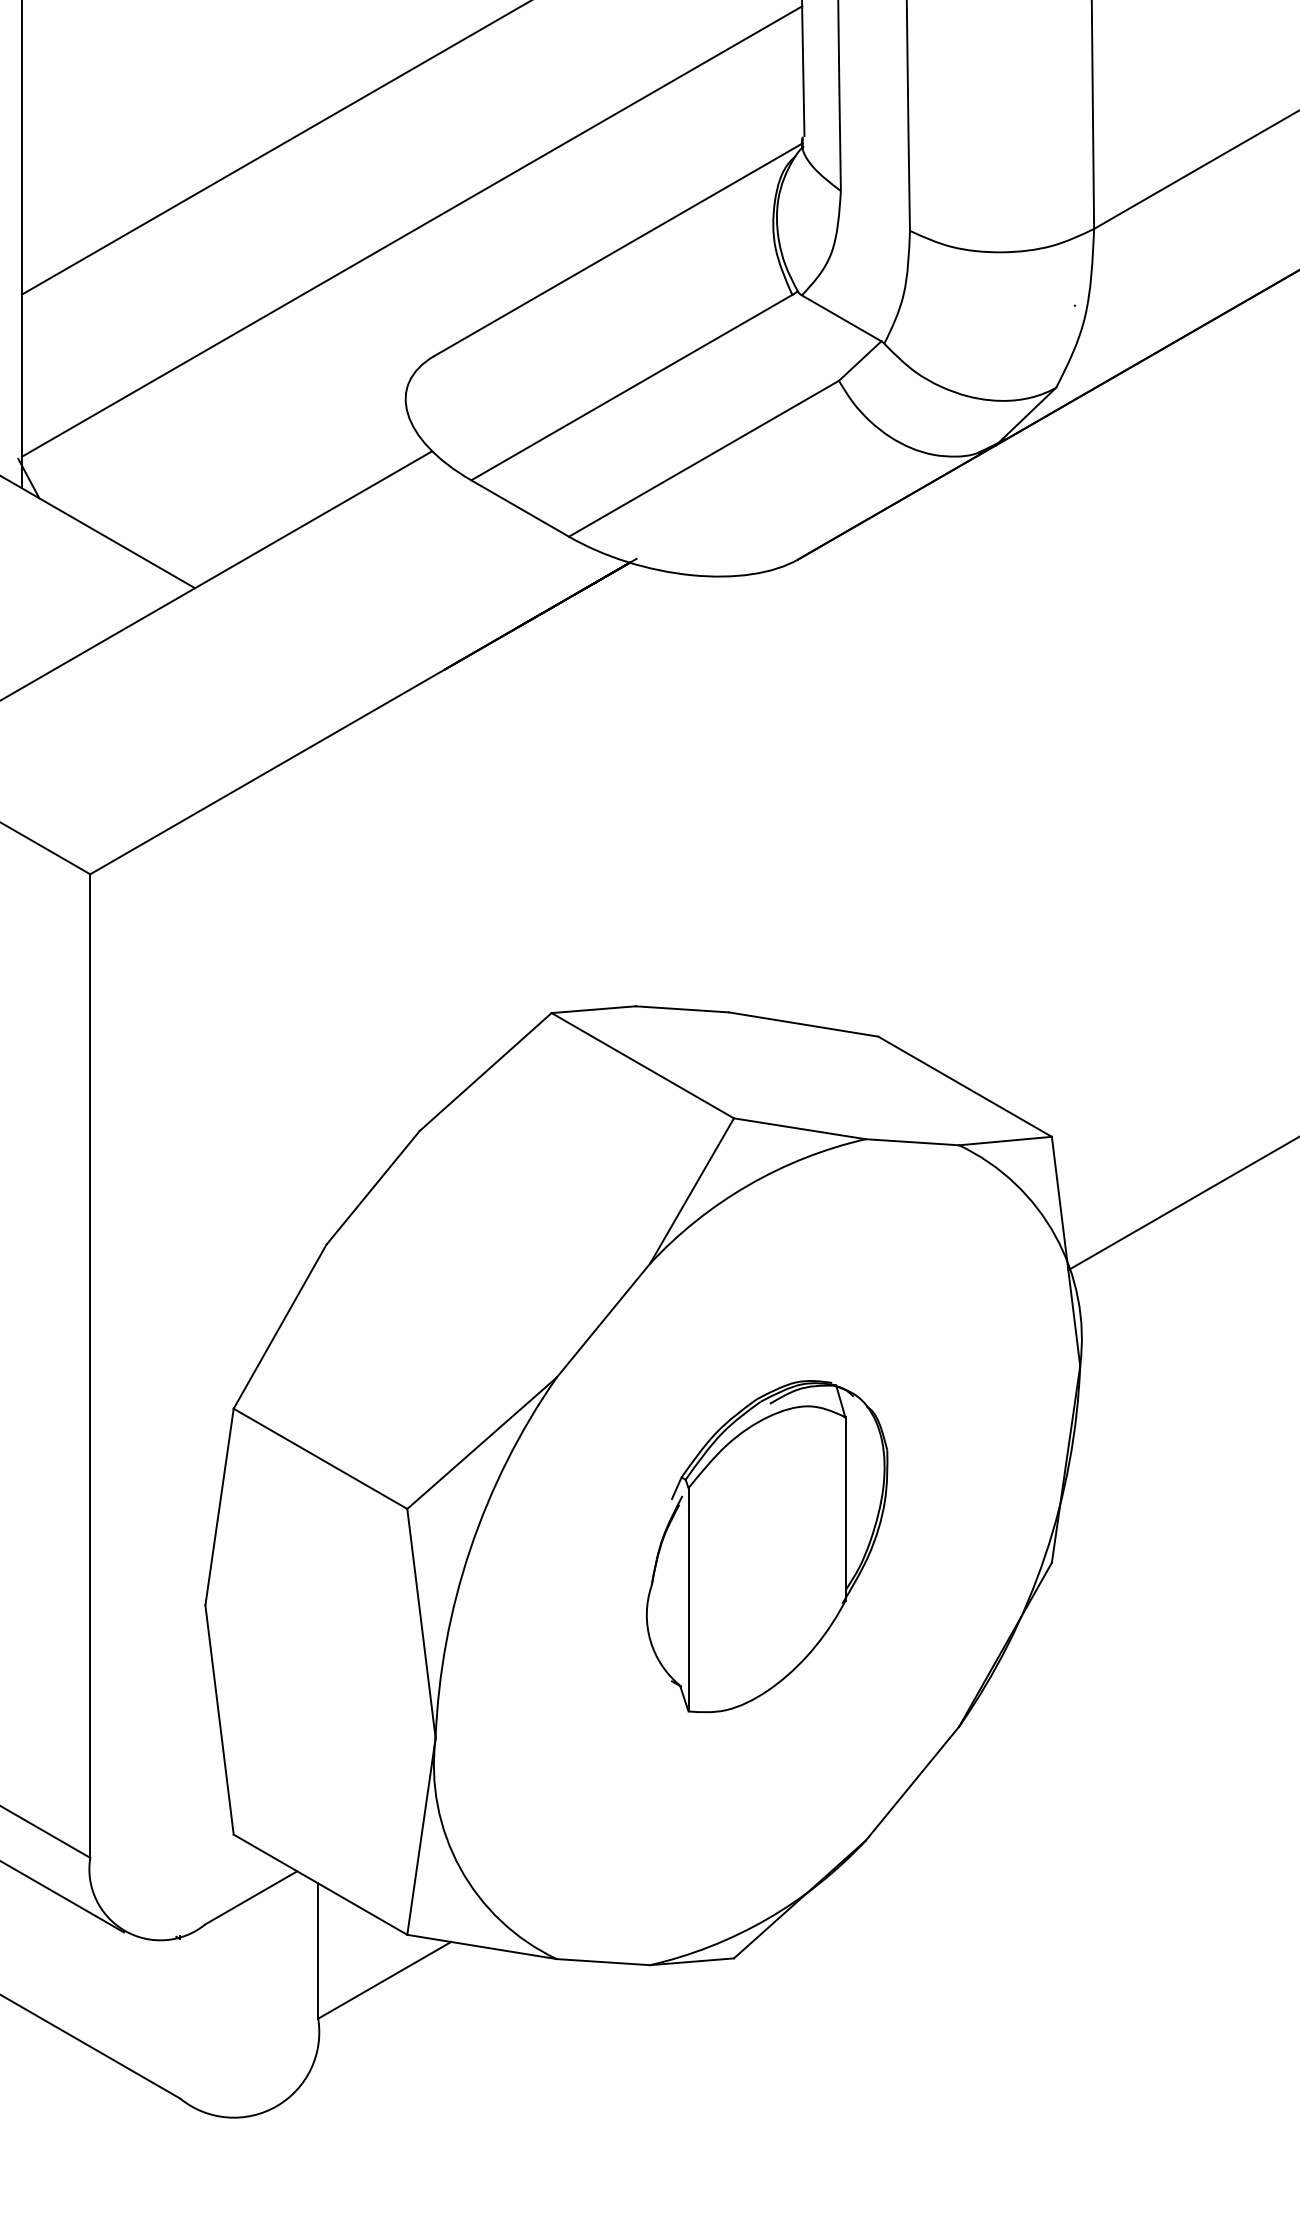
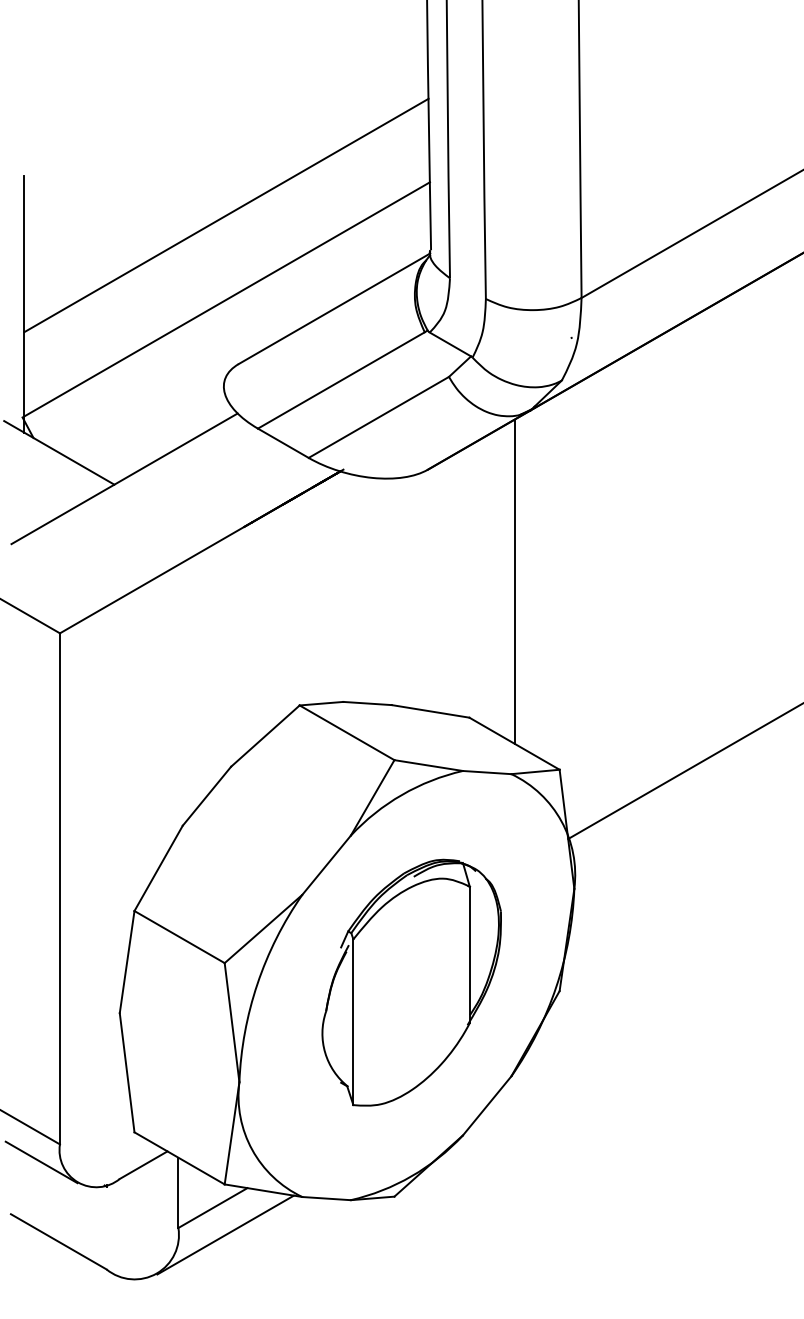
line: (965, 774) -> (514, 581), added
part: (766, 1546) -> (411, 982), size x1.43
line: (408, 2031) -> (225, 1234), added

